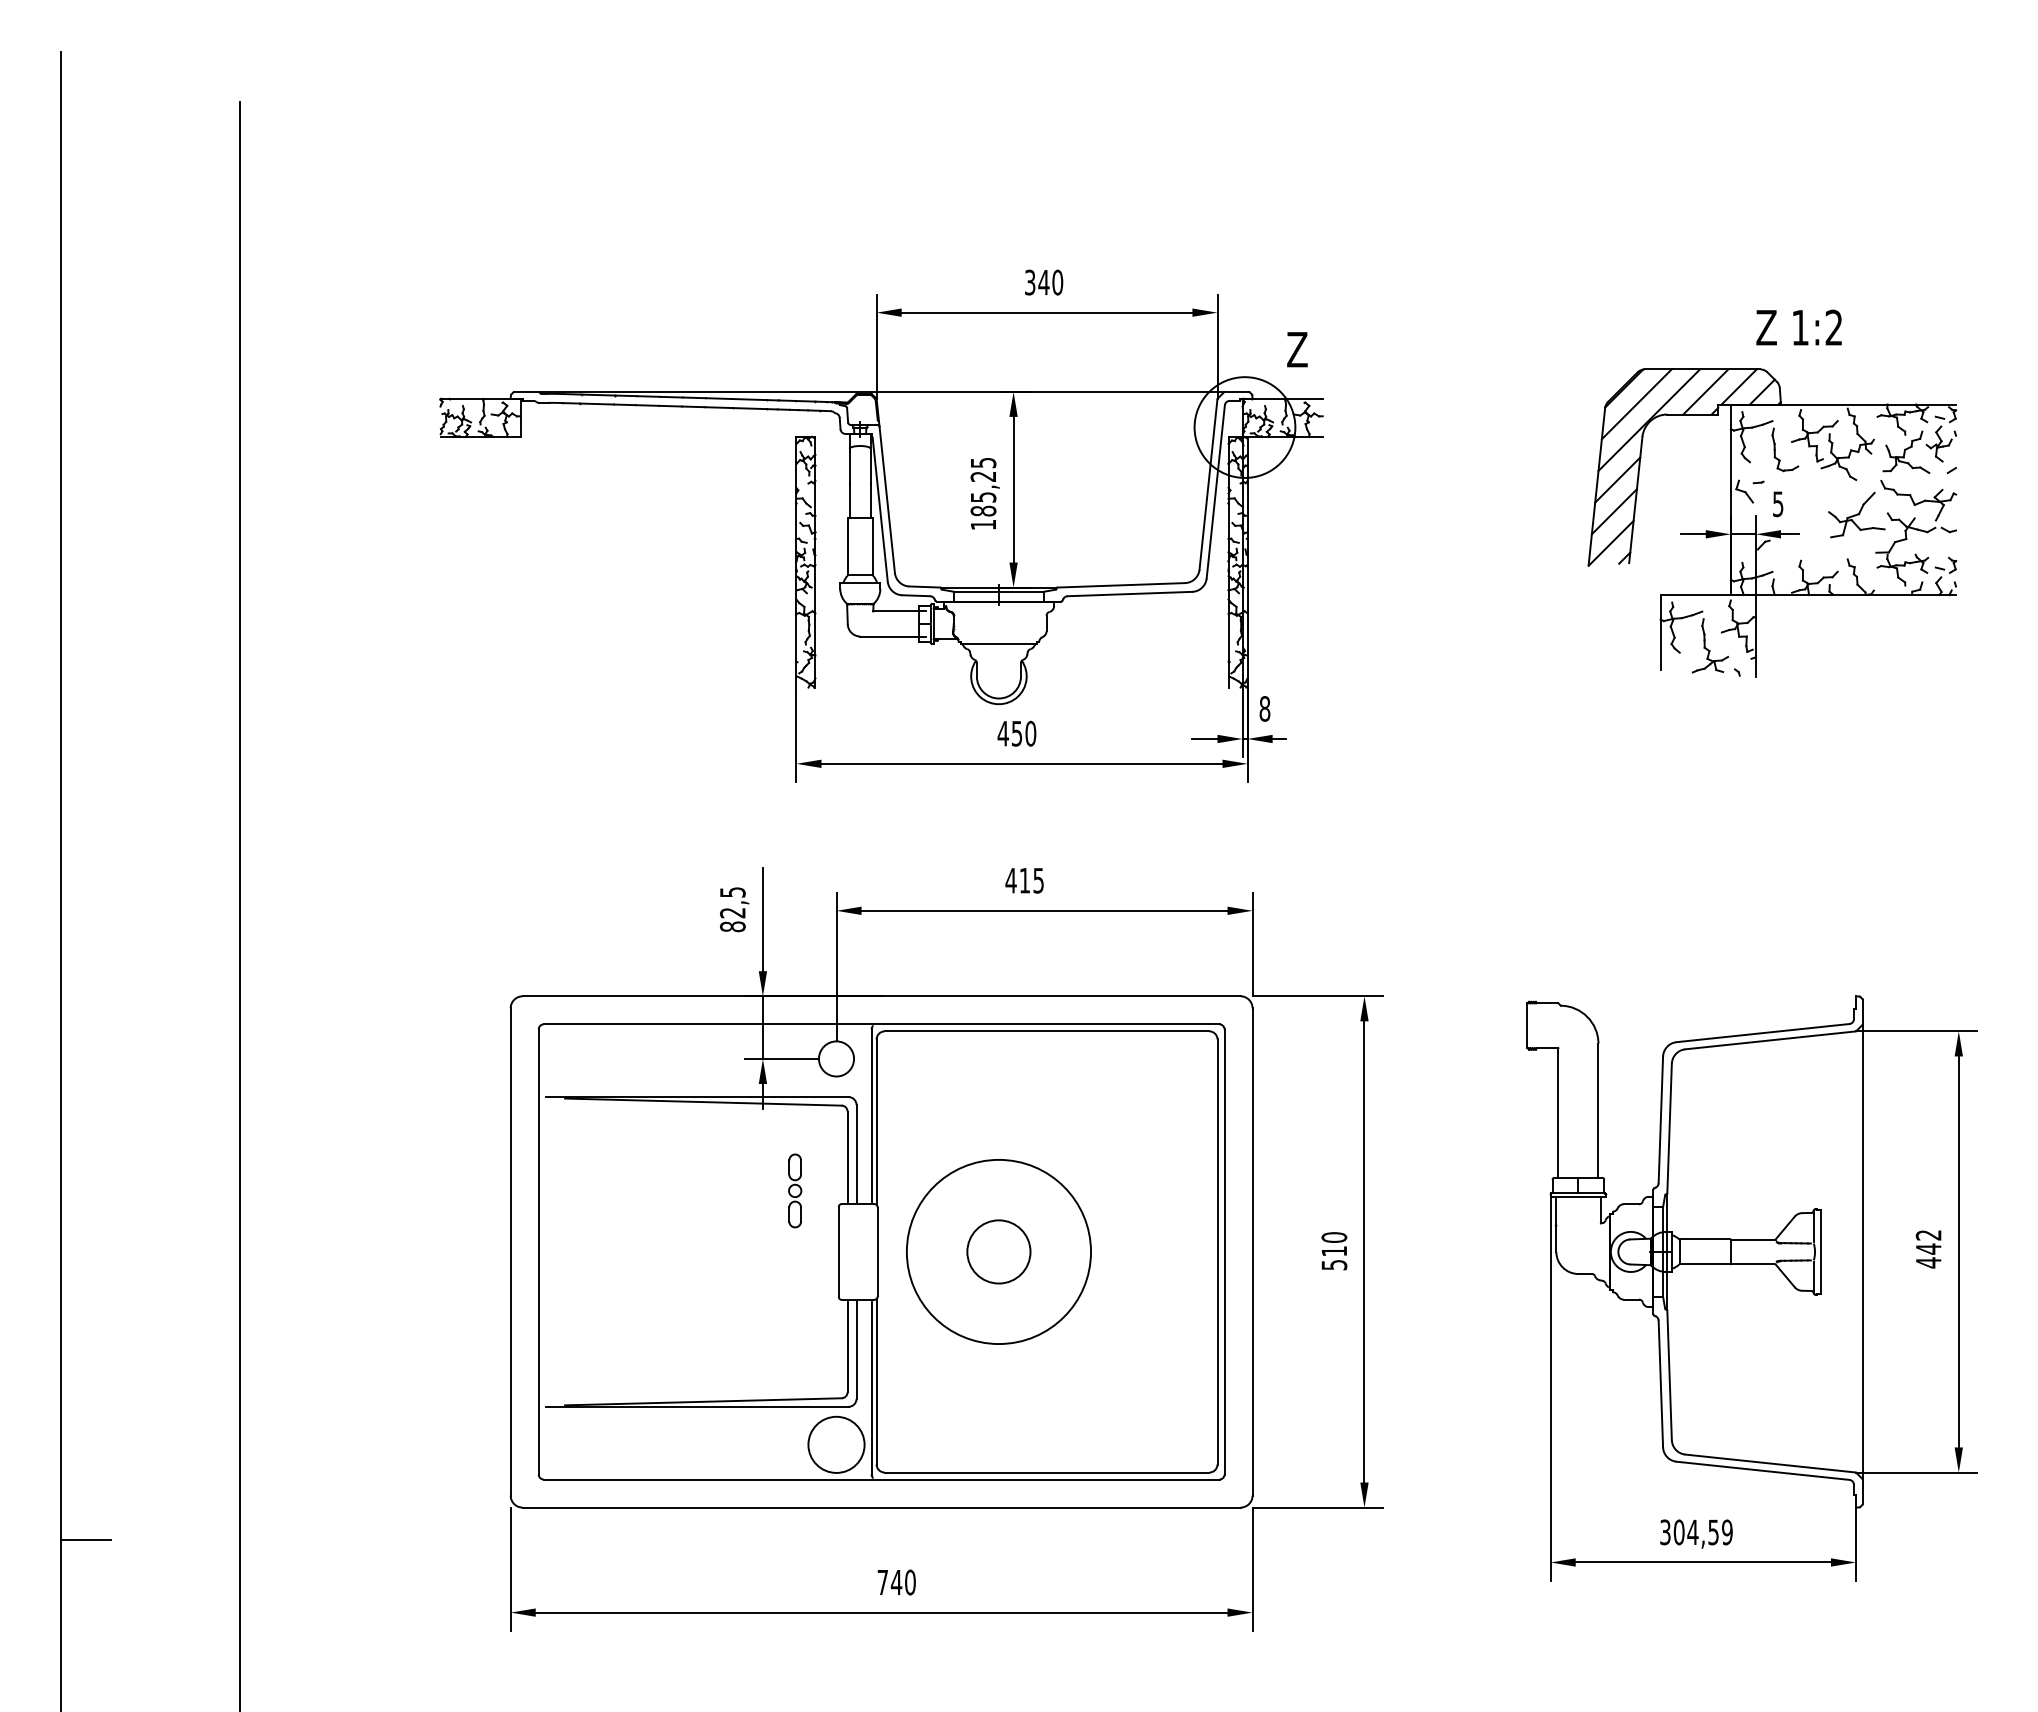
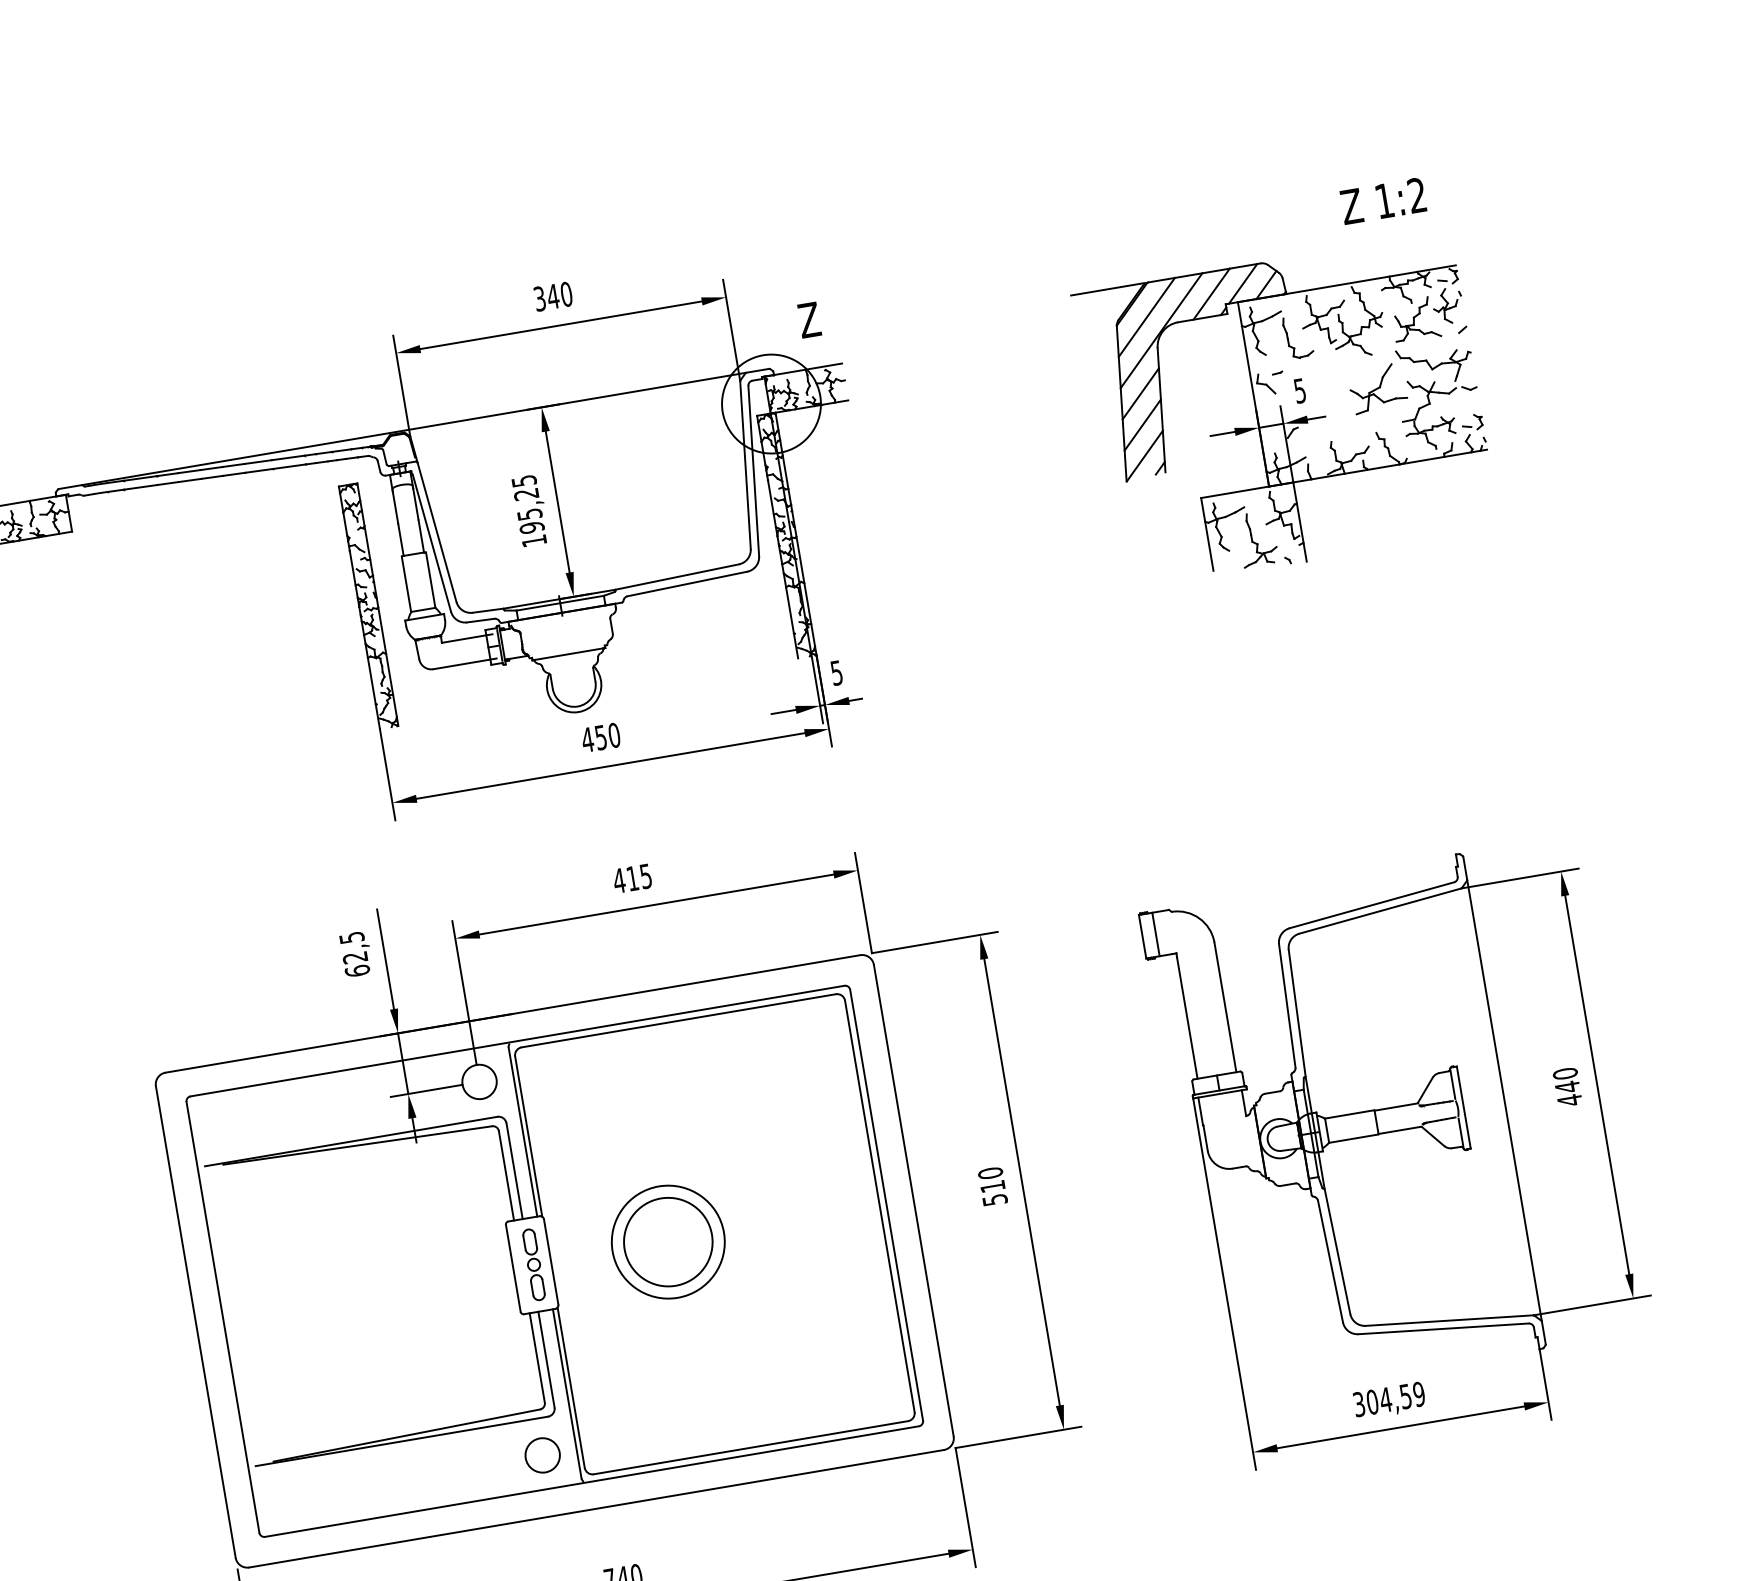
text: (1798, 327) -> (1382, 201), moved
line: (1602, 369) -> (1107, 289), added
text: (983, 510) -> (532, 527), 185,25 -> 195,25
text: (1264, 708) -> (836, 672), 8 -> 5
text: (732, 926) -> (357, 970), 82,5 -> 62,5
line: (1541, 1025) -> (1156, 934), added
part: (795, 1190) -> (534, 1264), moved
text: (1928, 1234) -> (1565, 1073), 442 -> 440
circle: (998, 1251) -> (667, 1241), size x0.62
circle: (998, 1251) -> (667, 1241), size x1.43
circle: (836, 1444) -> (542, 1455), size x0.62

